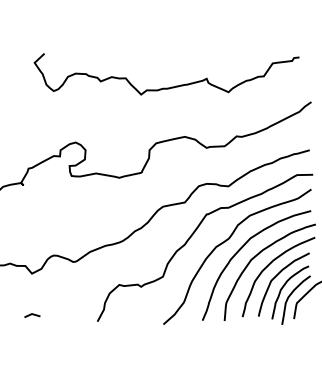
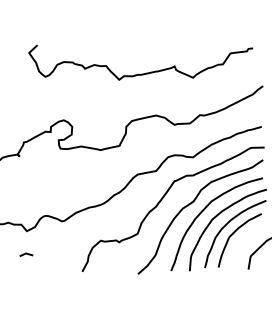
part: (290, 294) -> (245, 248), removed
line: (32, 315) -> (26, 254), moved

